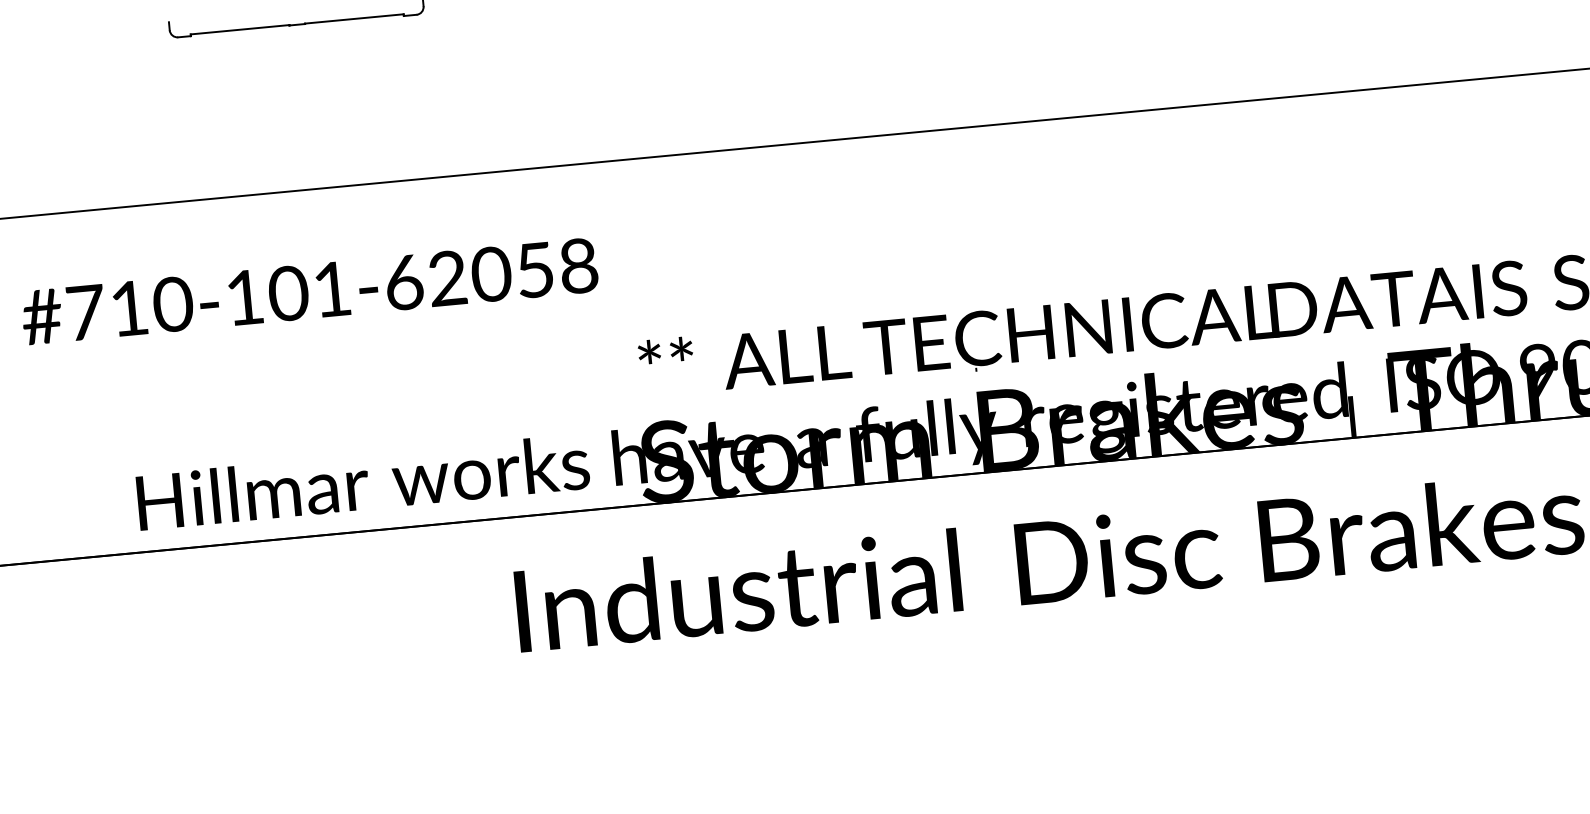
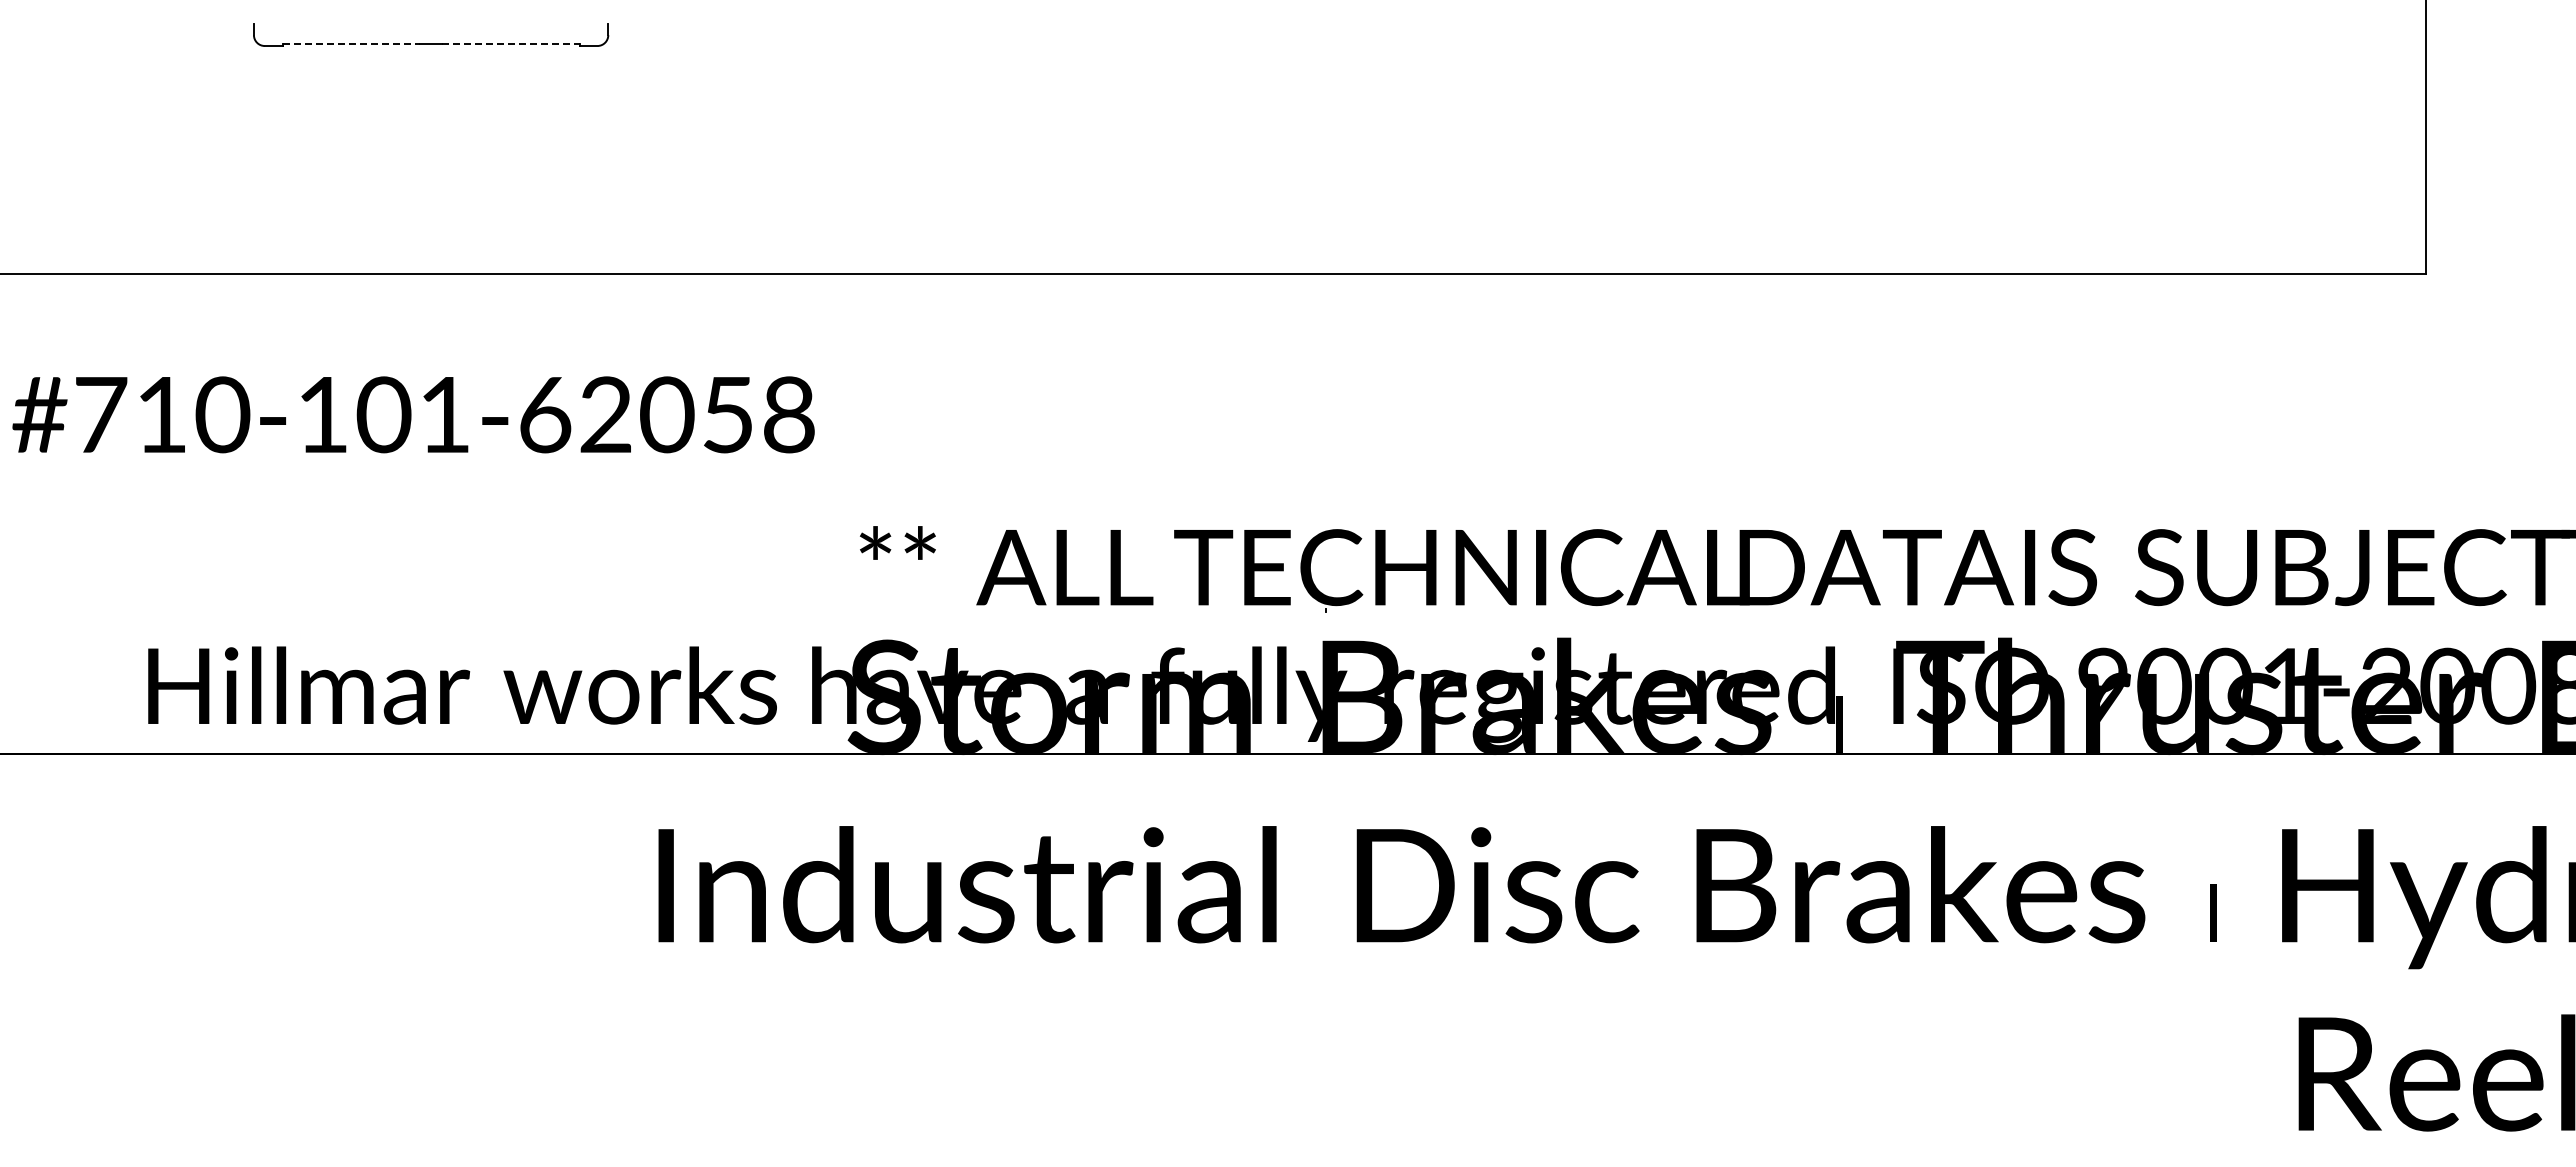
line: (354, 18) -> (510, 43), solid -> dashed
line: (240, 29) -> (351, 43), solid -> dashed

